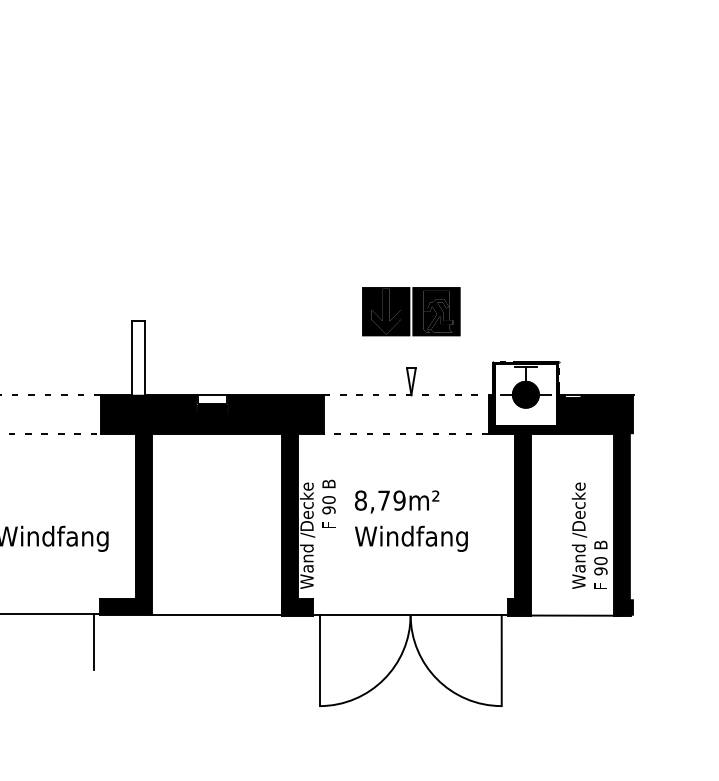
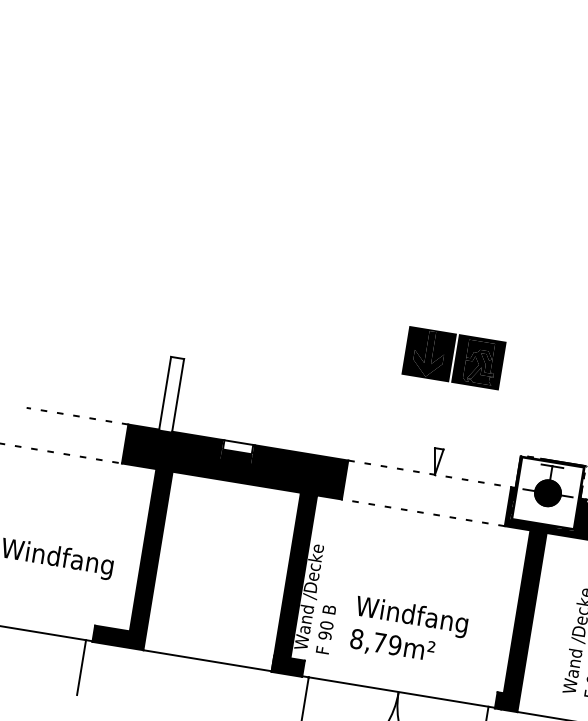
part: (411, 311) -> (454, 358), moved
text: (397, 501) -> (392, 645), moved
text: (328, 503) -> (325, 628), moved

